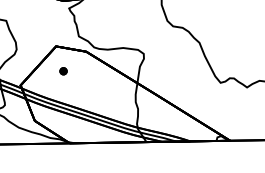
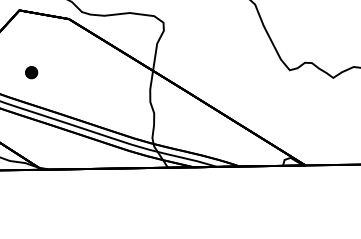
part: (63, 71) -> (31, 73), moved

